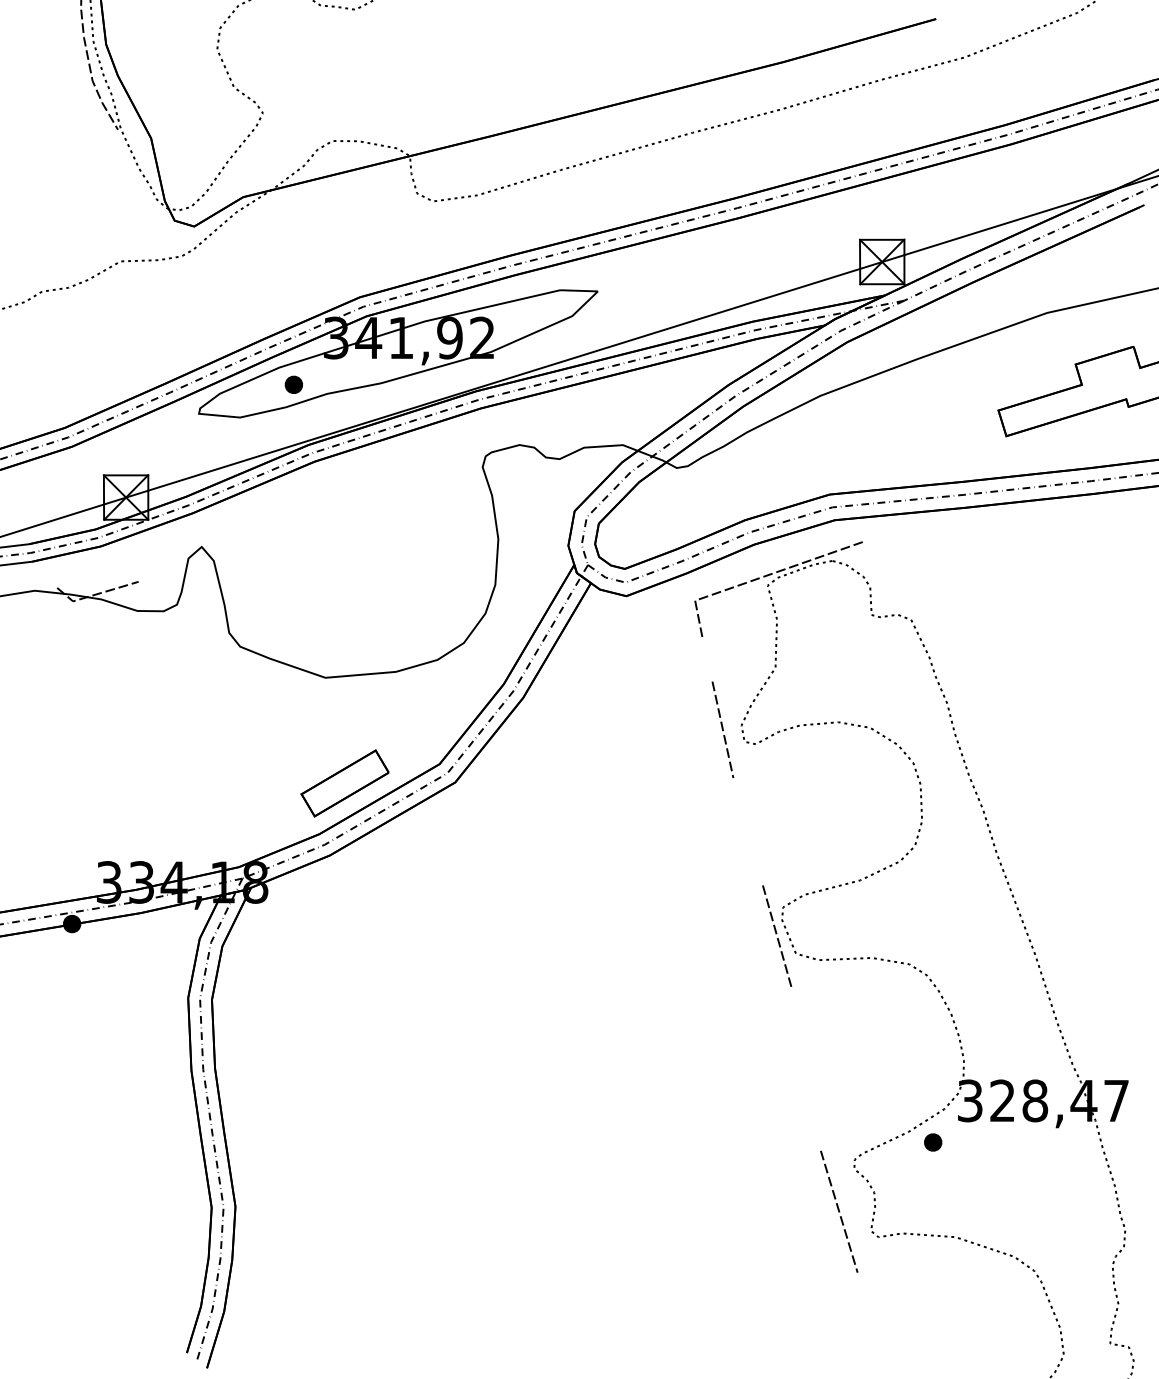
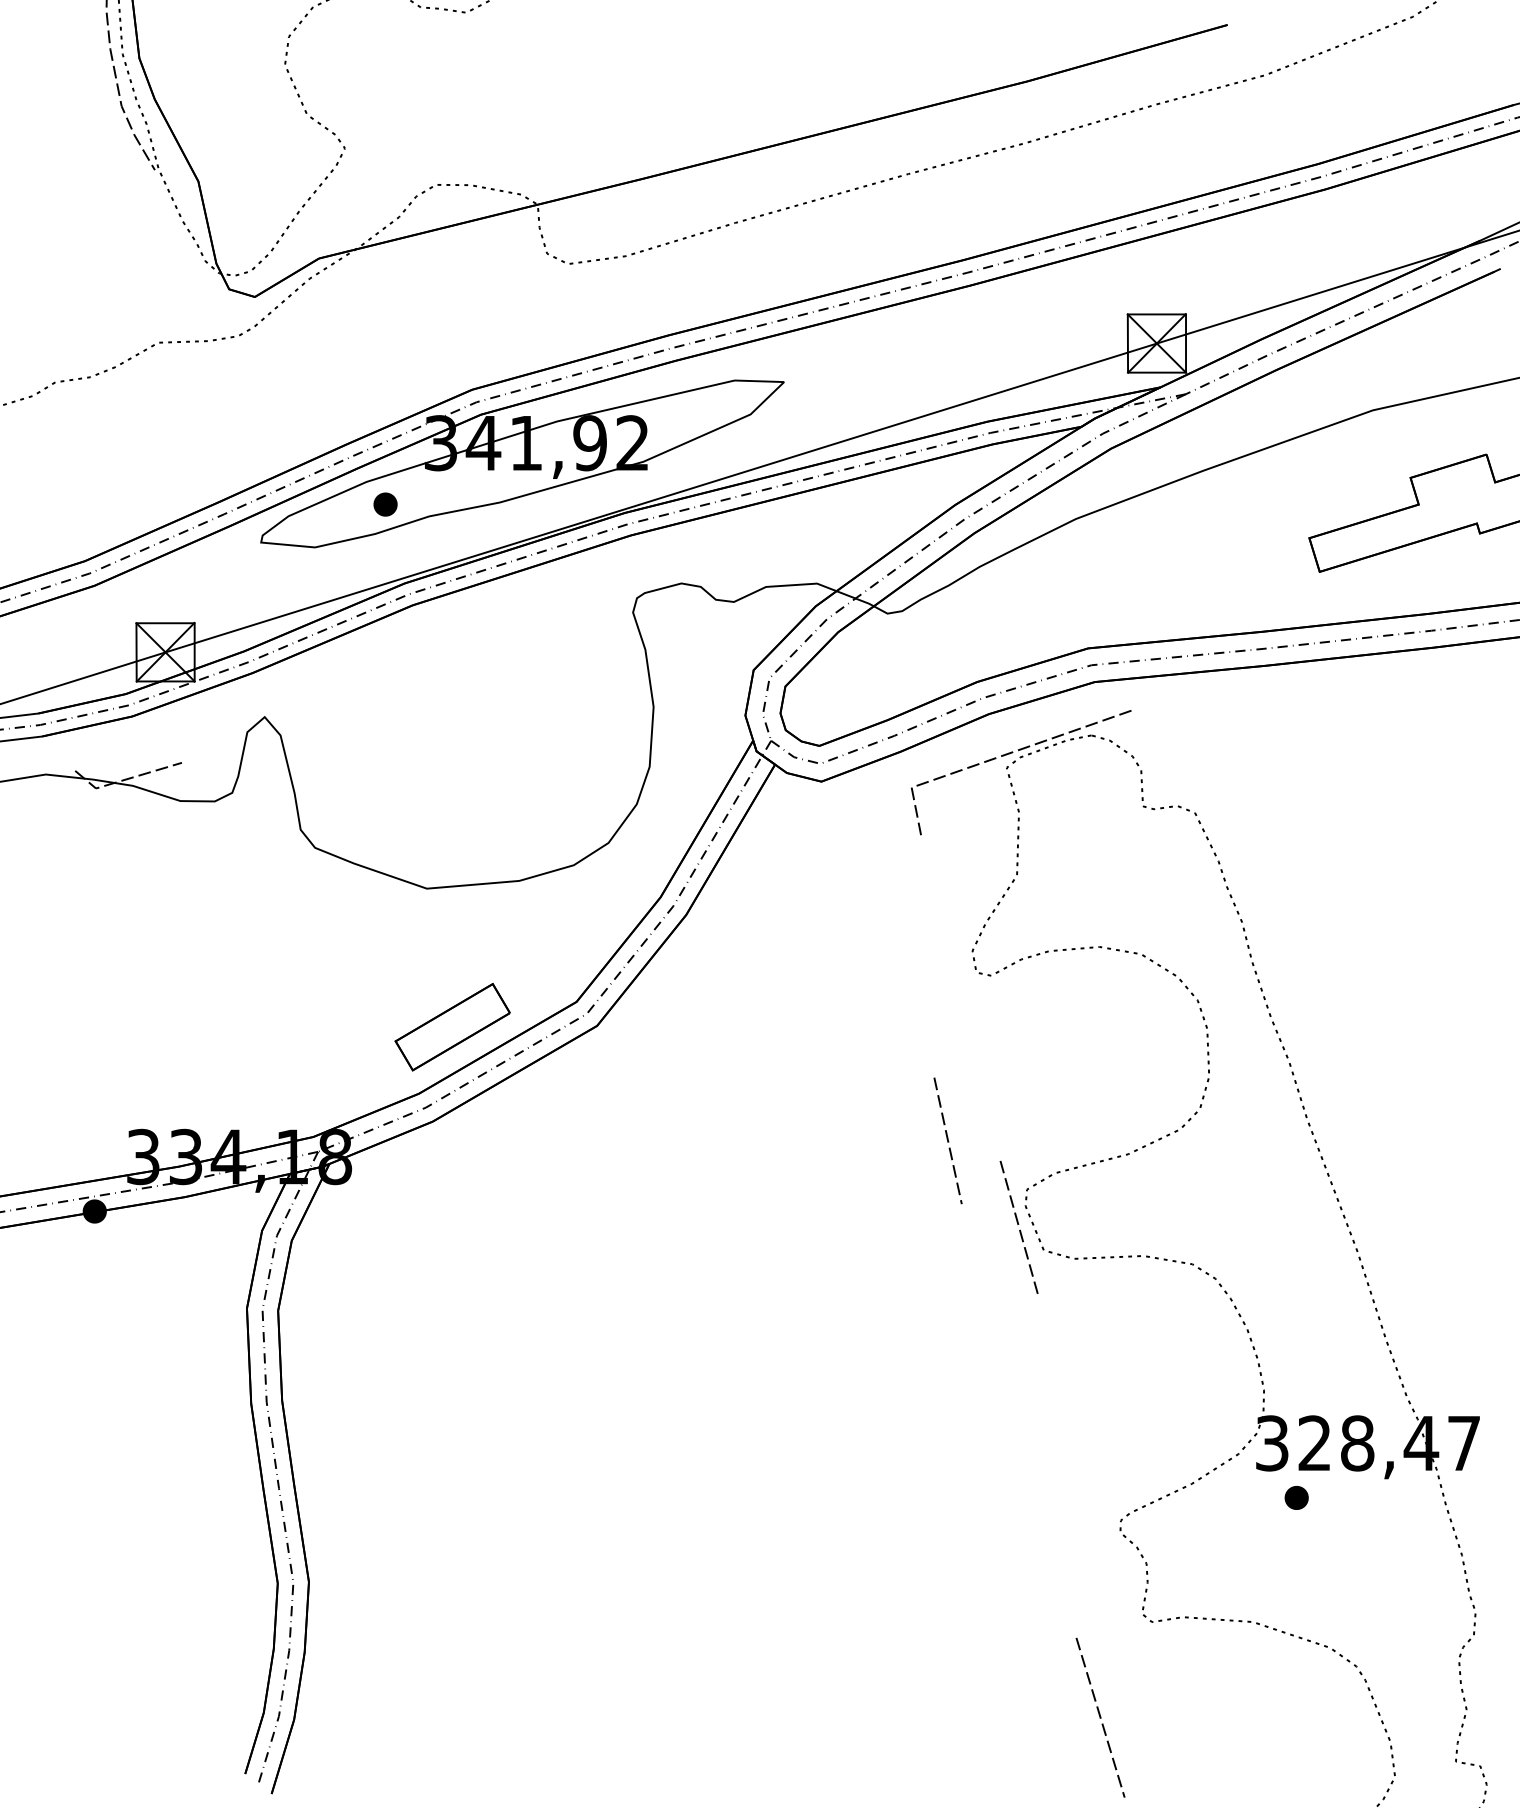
line: (722, 729) -> (947, 1140), moved
part: (933, 1142) -> (1296, 1497), moved
line: (839, 1211) -> (1100, 1717), moved

